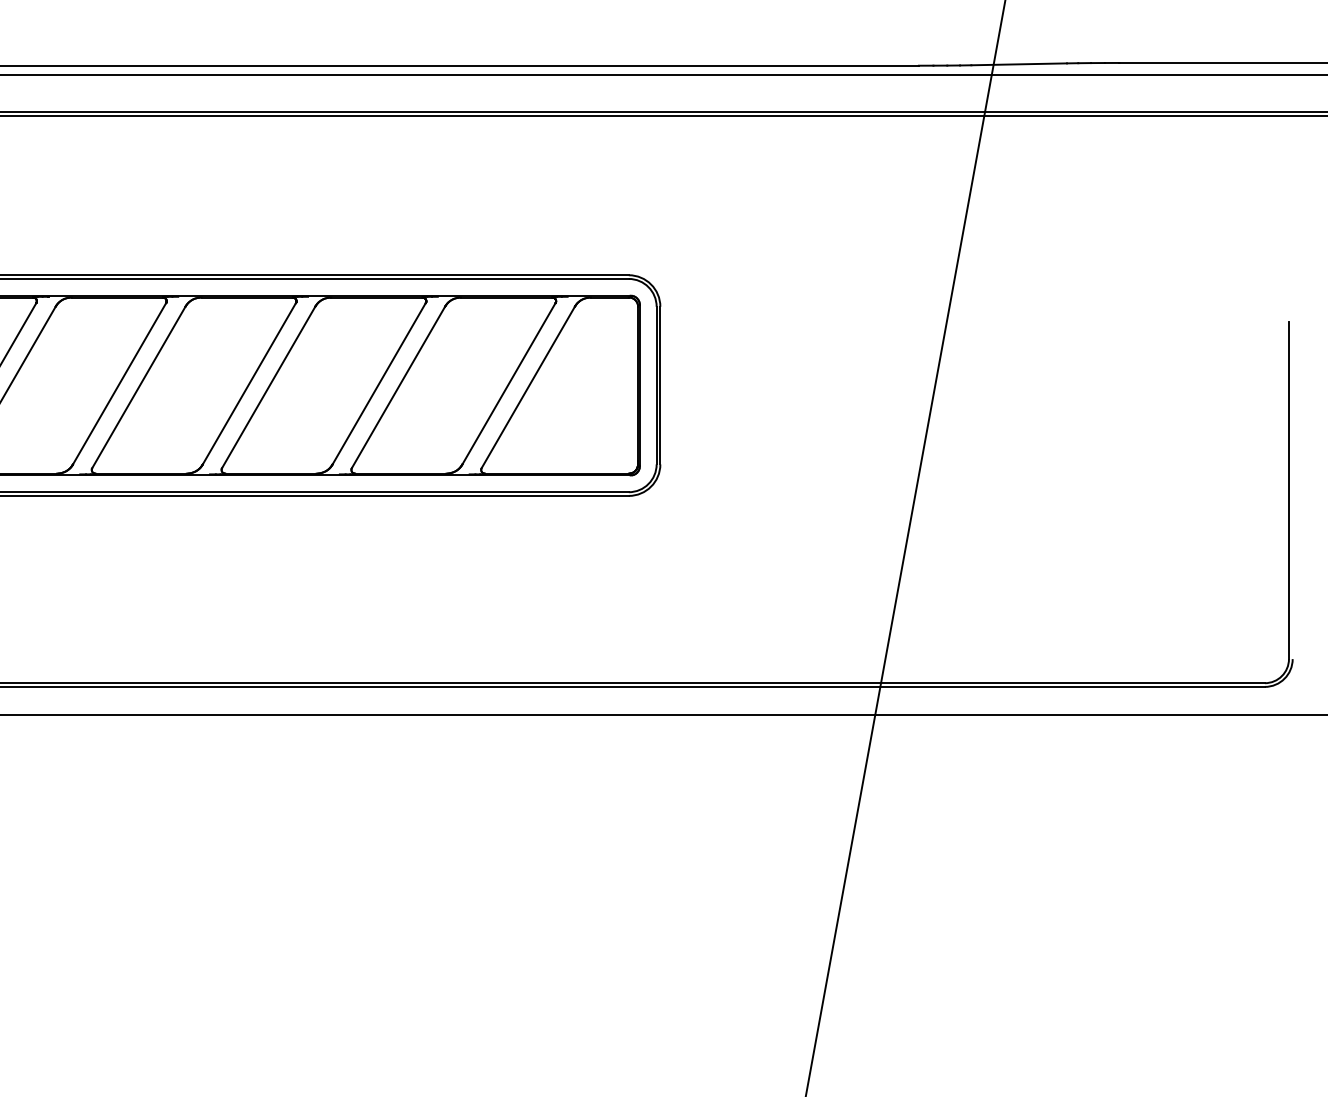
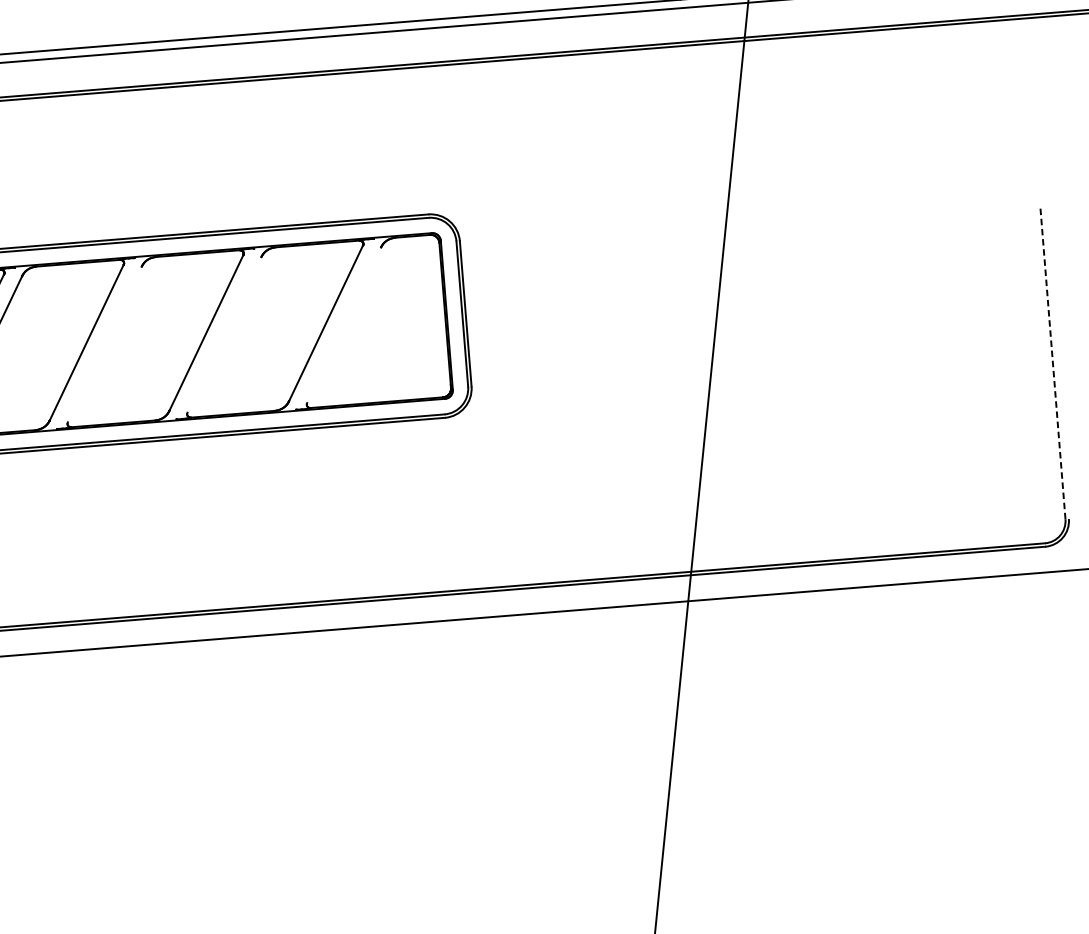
line: (268, 387) -> (104, 344), removed
line: (398, 387) -> (224, 334), removed
line: (528, 387) -> (344, 325), removed
line: (1288, 490) -> (1052, 363), solid -> dashed

